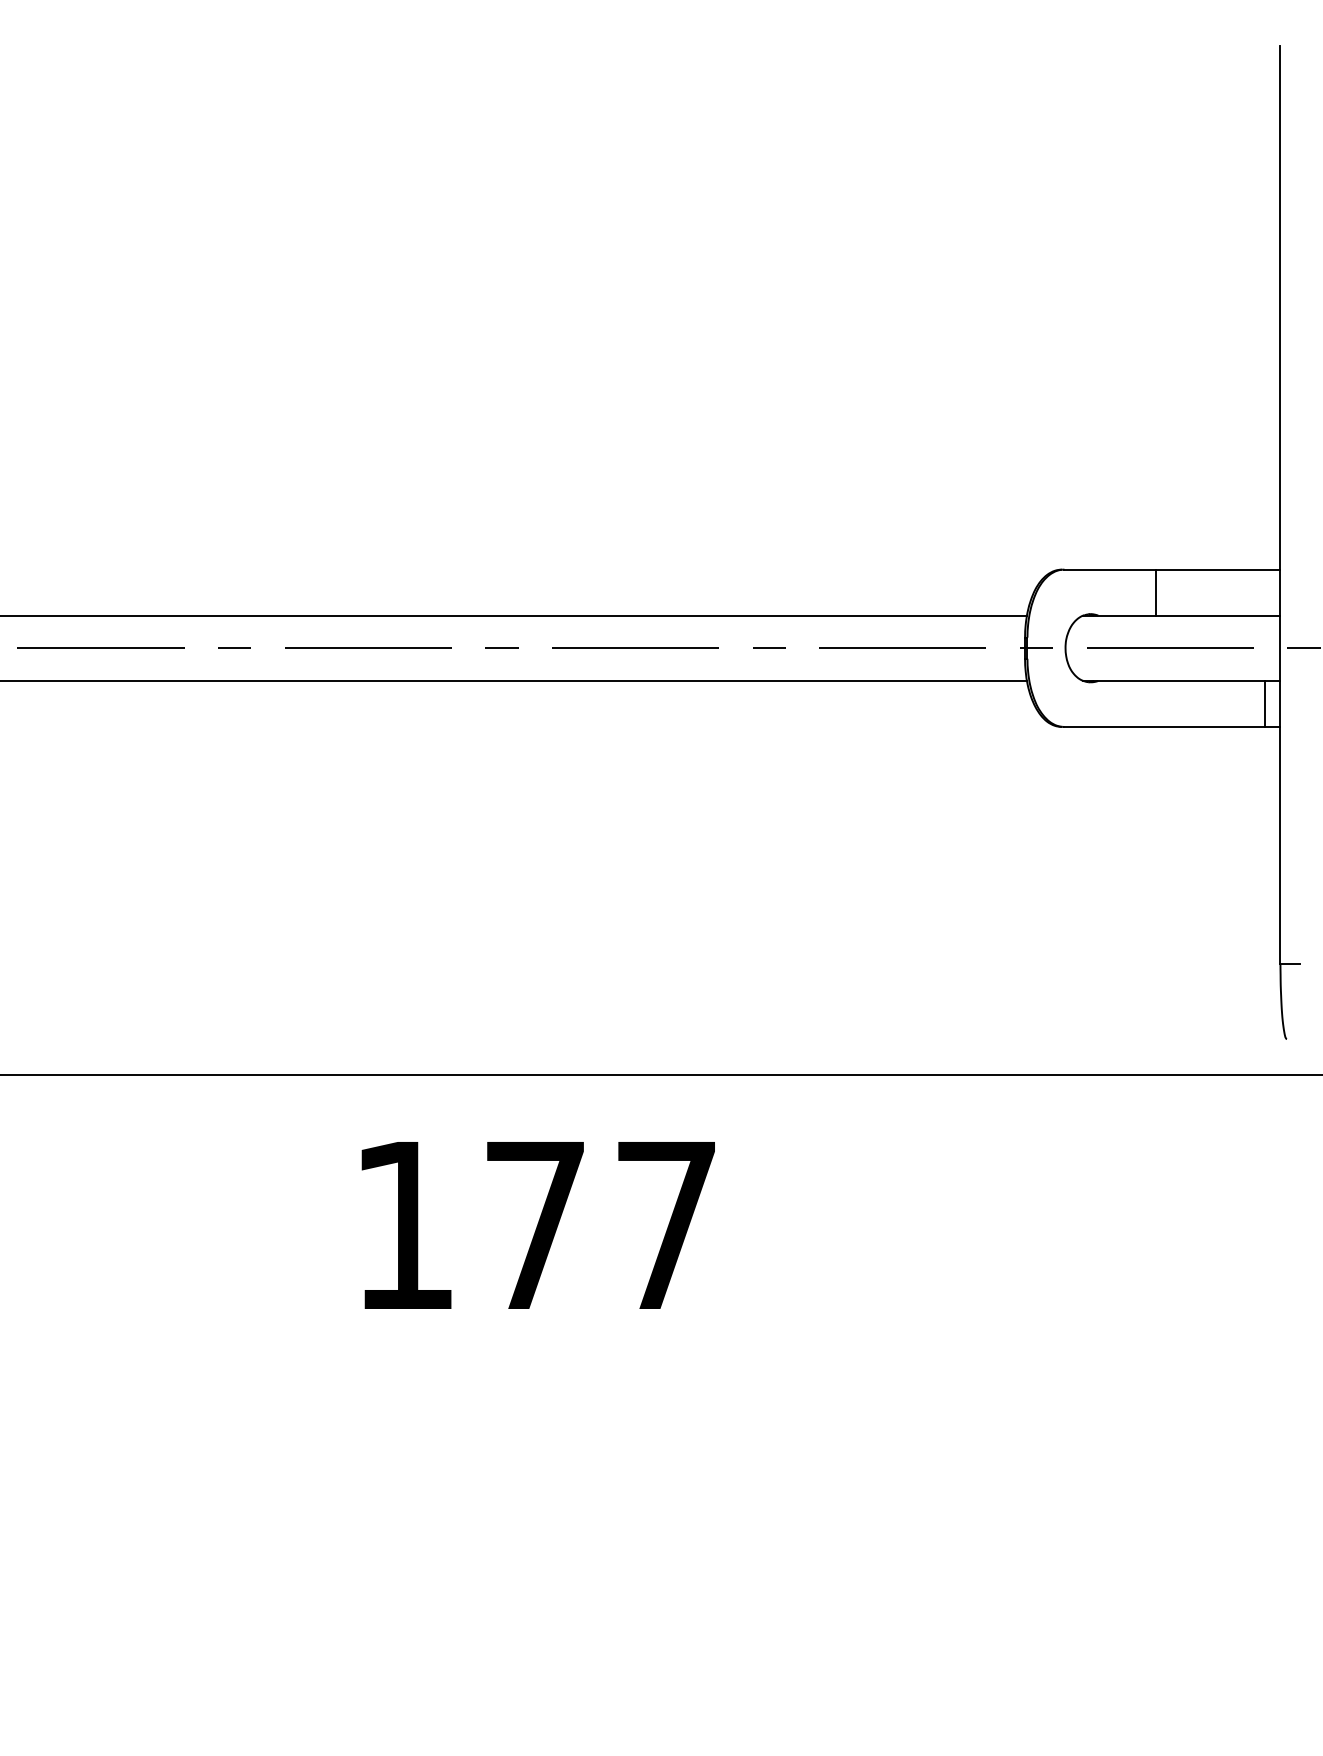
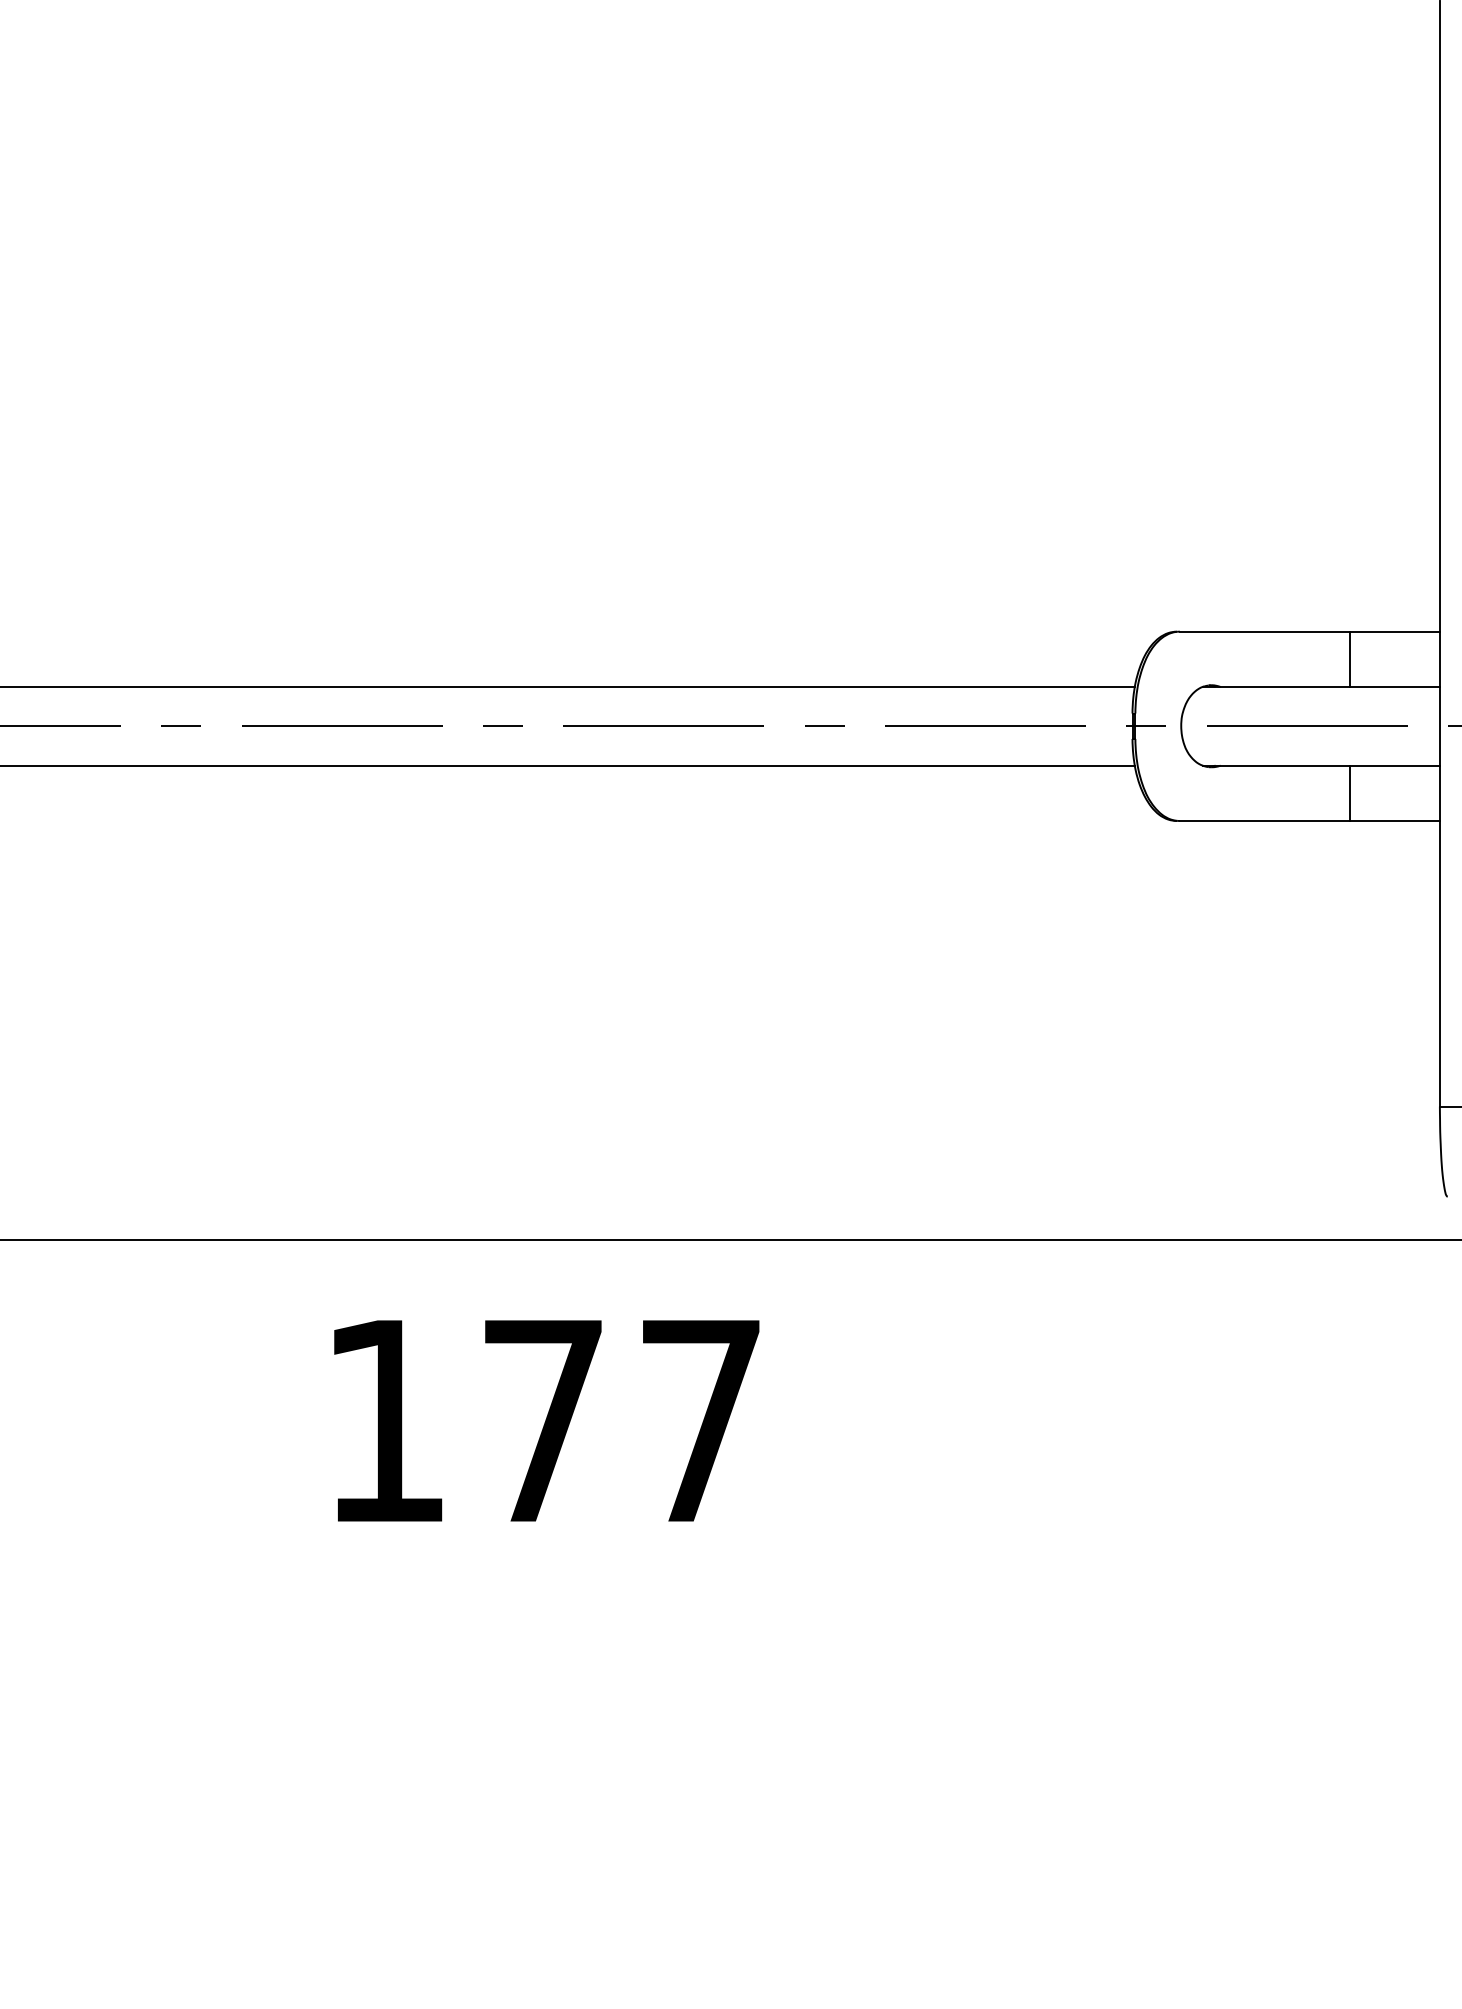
line: (1155, 592) -> (1349, 659), moved
line: (1264, 703) -> (1349, 792), moved

